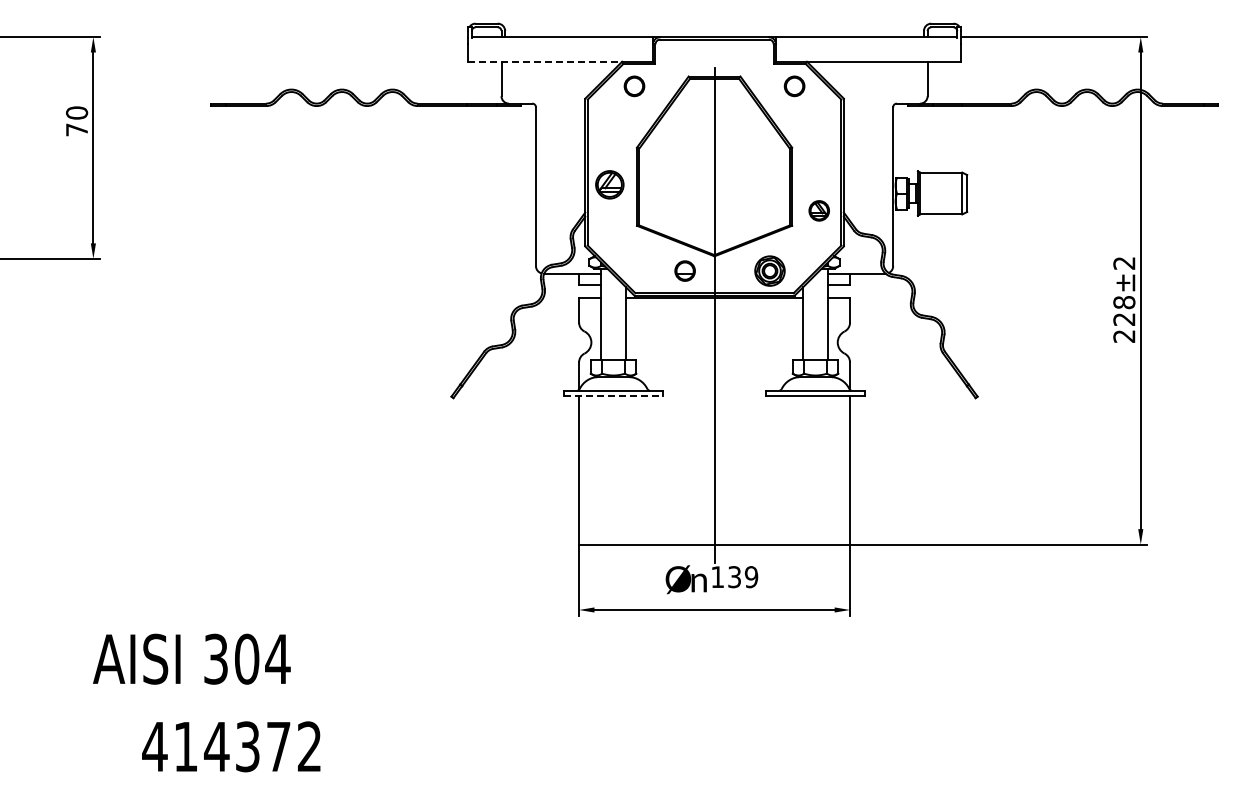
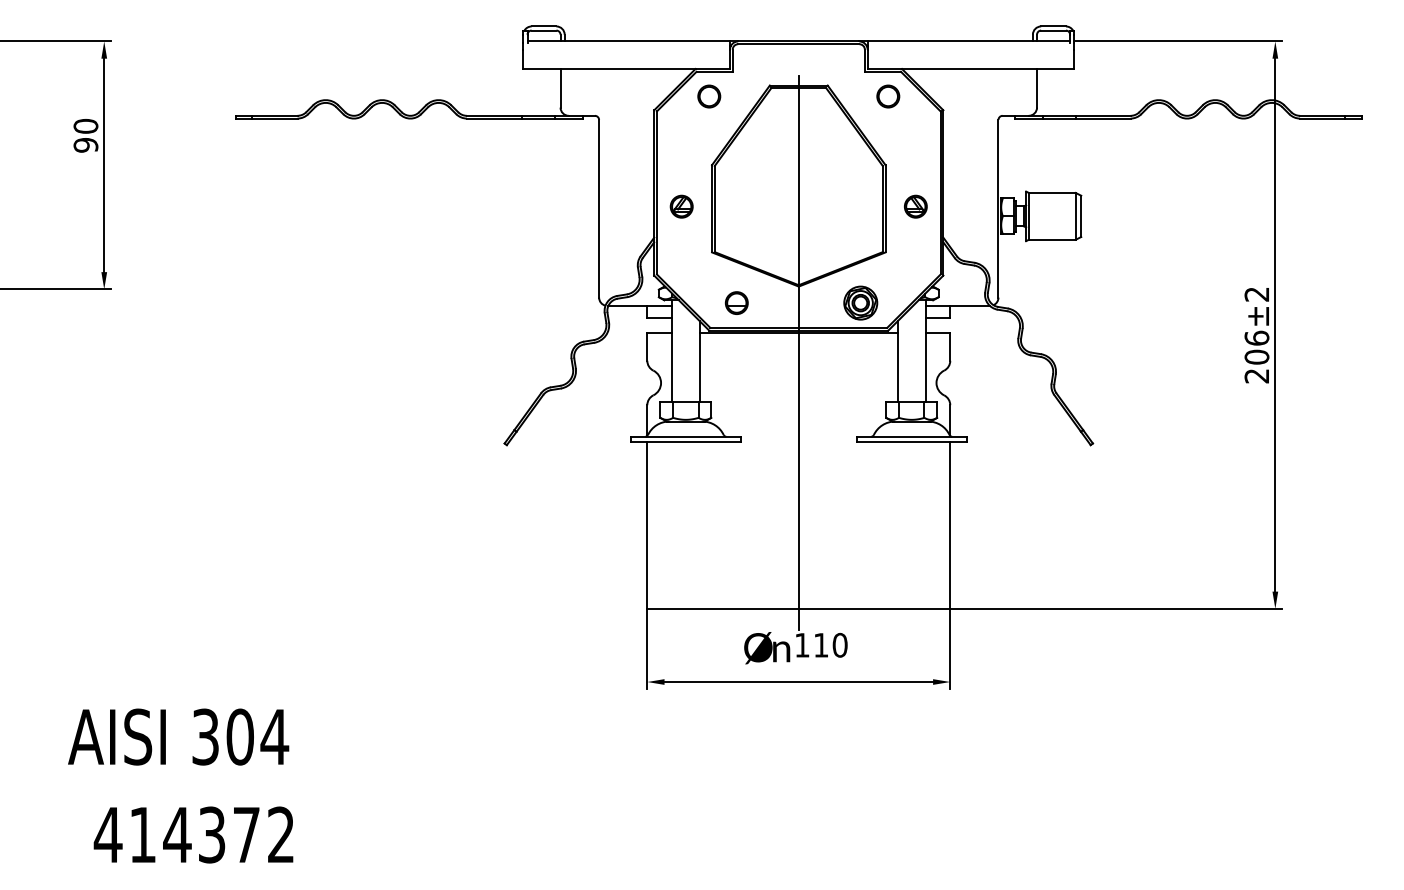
line: (545, 61) -> (609, 68), dashed -> solid
text: (77, 129) -> (86, 144), 70 -> 90
part: (609, 184) -> (681, 206), size x0.71
part: (818, 210) -> (914, 206), moved
part: (684, 270) -> (736, 302), moved
text: (1124, 310) -> (1257, 347), 228 -> 206
line: (614, 395) -> (686, 442), dashed -> solid
text: (743, 577) -> (831, 645), 139 -> 110
text: (191, 658) -> (178, 736), moved
text: (231, 746) -> (193, 834), moved

